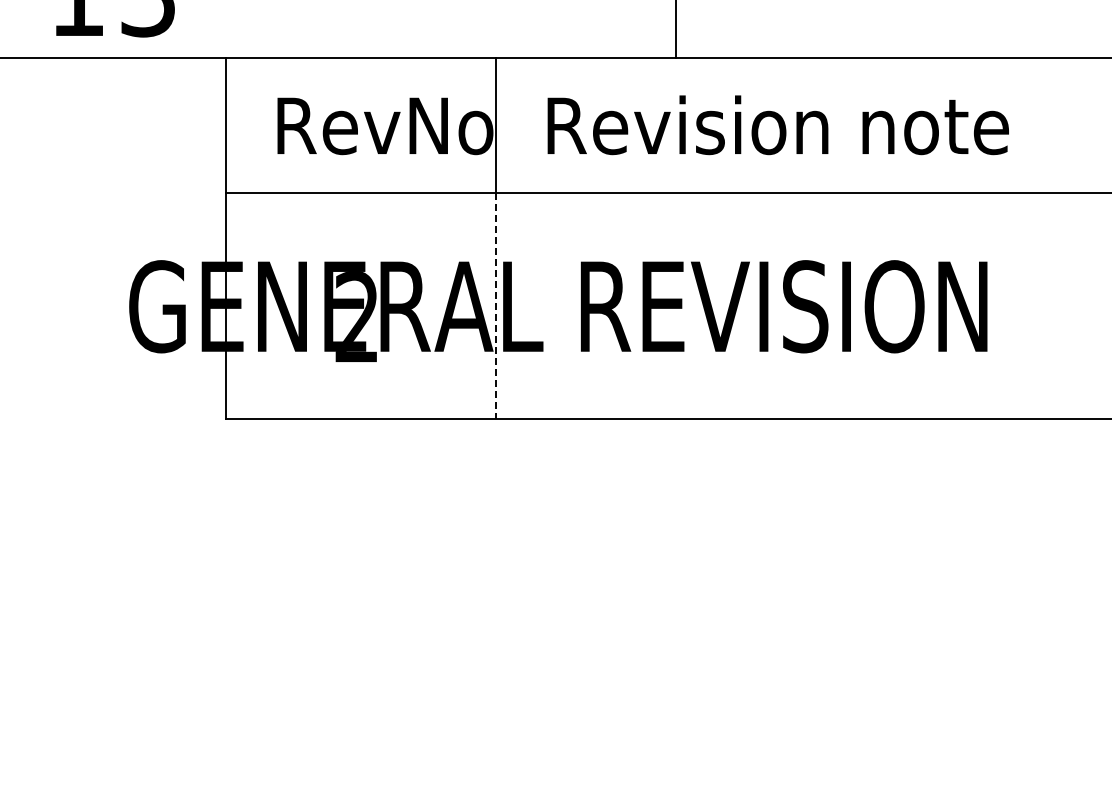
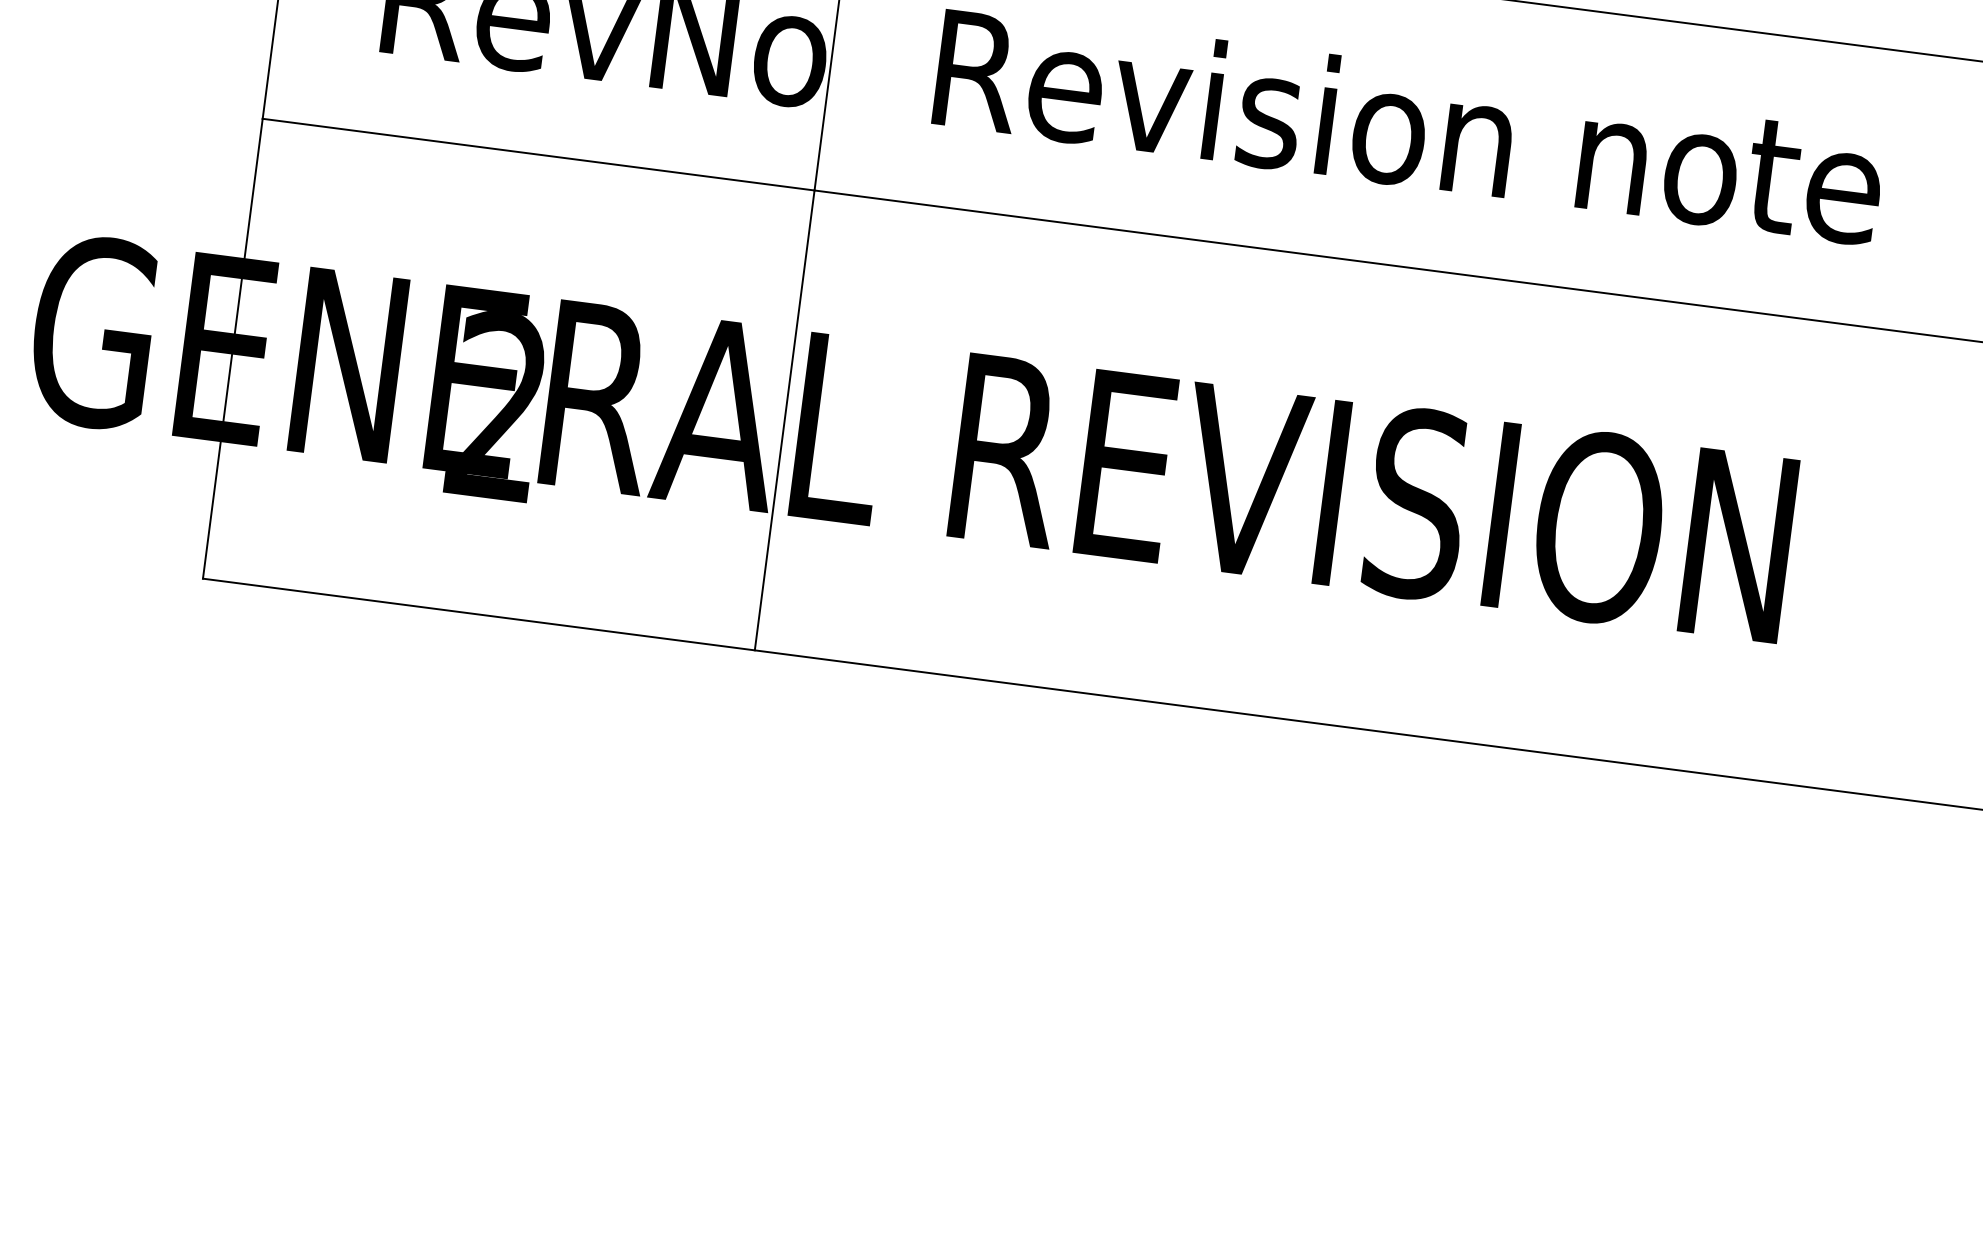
line: (495, 306) -> (783, 421), dashed -> solid

